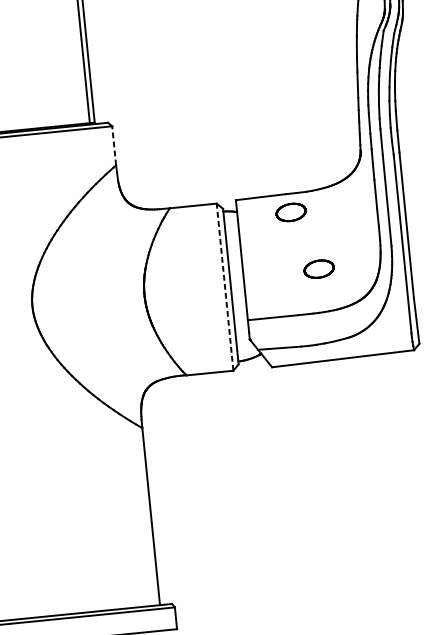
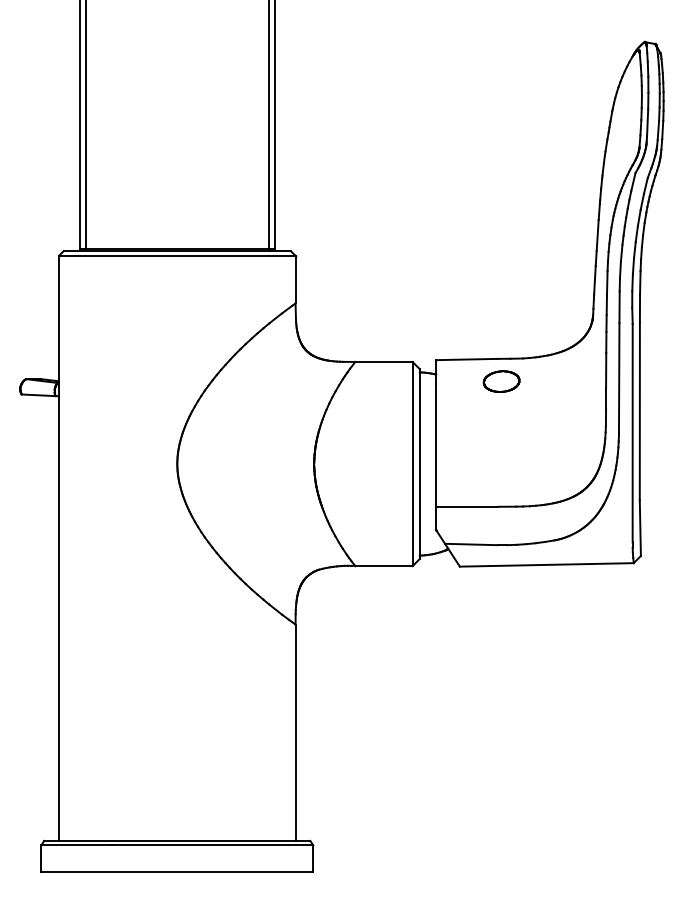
line: (114, 145) -> (295, 279), dashed -> solid
part: (319, 269) -> (528, 453), removed
line: (224, 286) -> (412, 463), dashed -> solid

